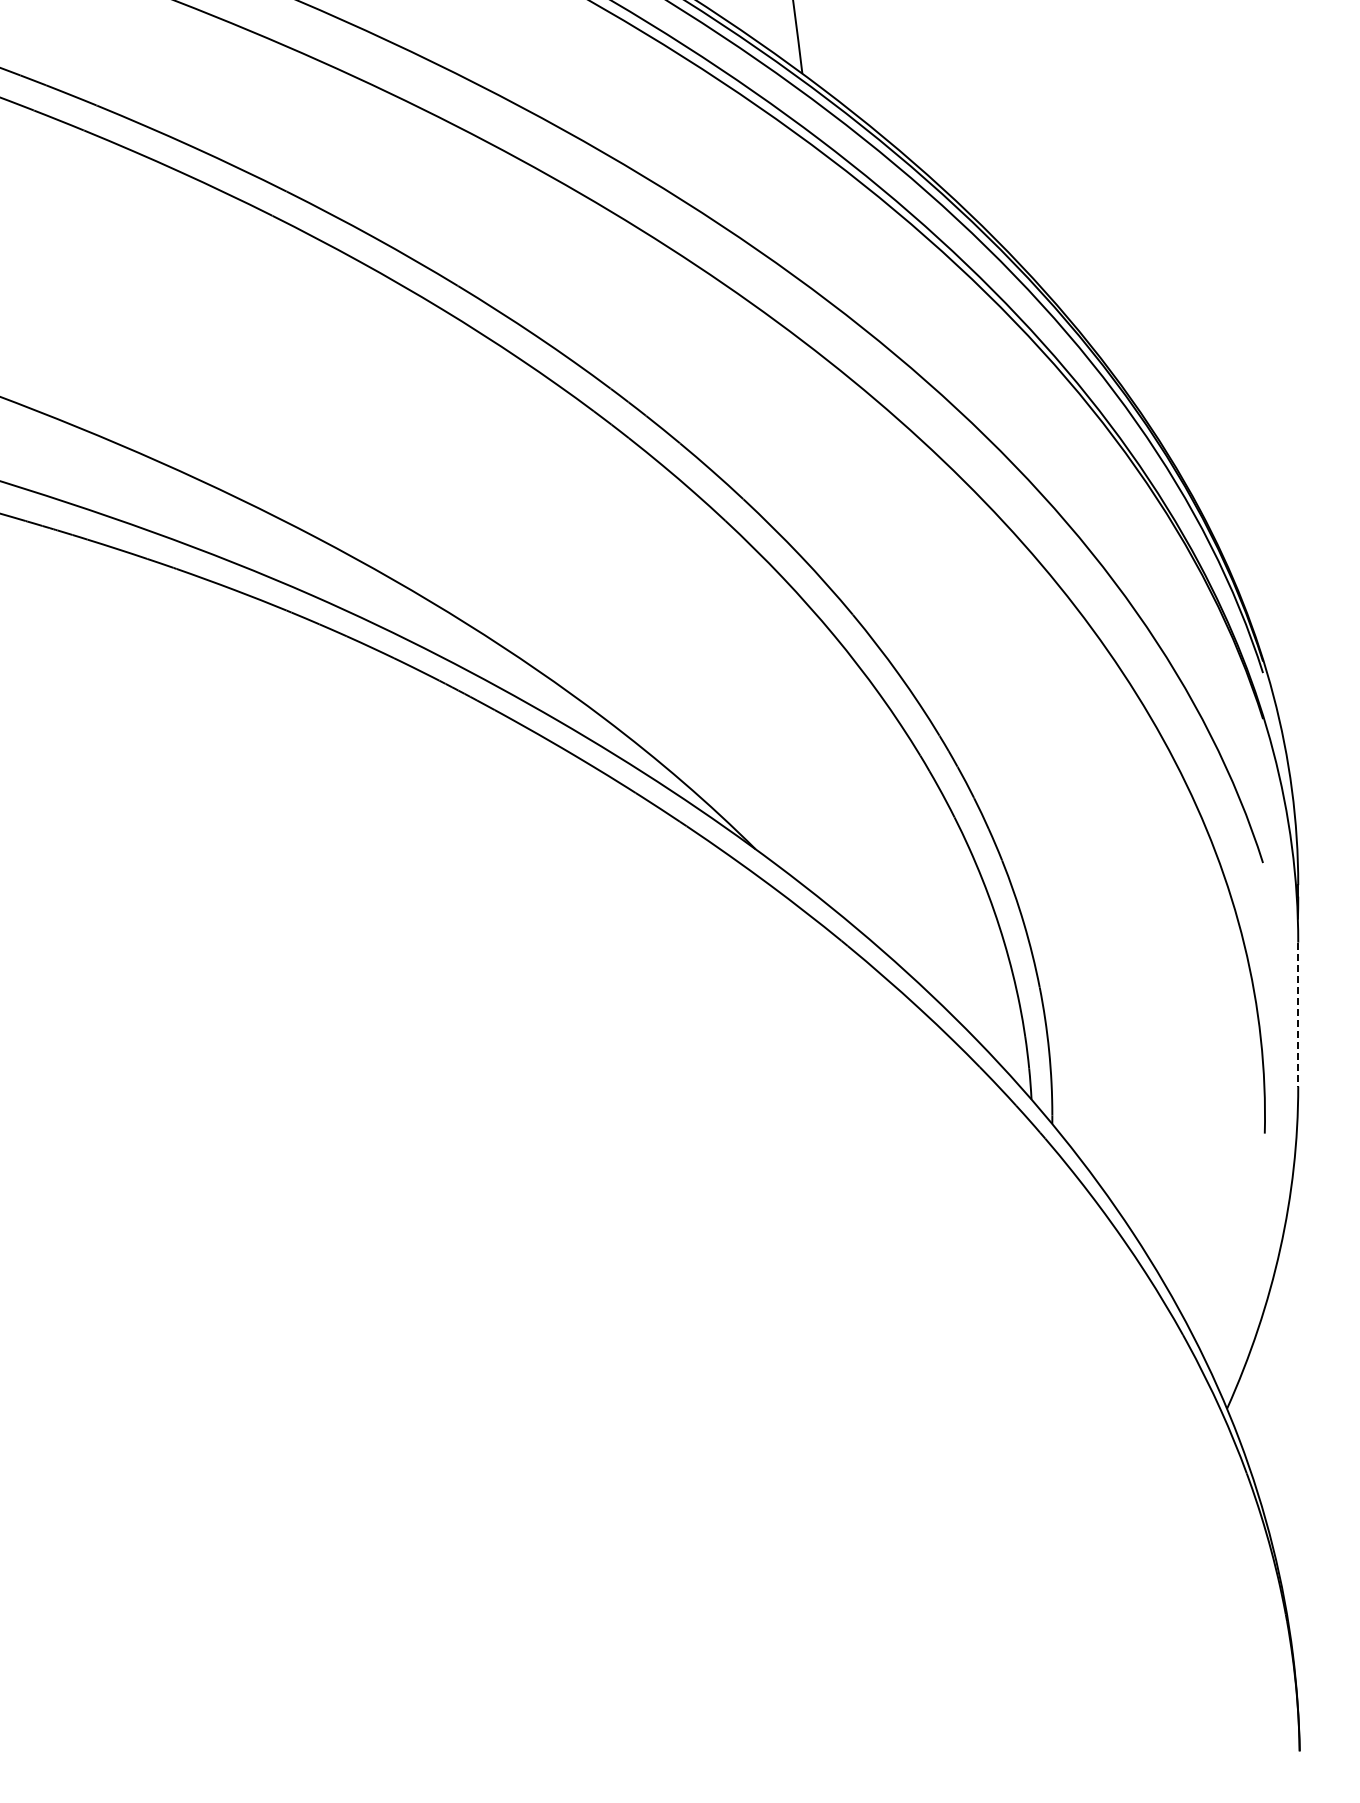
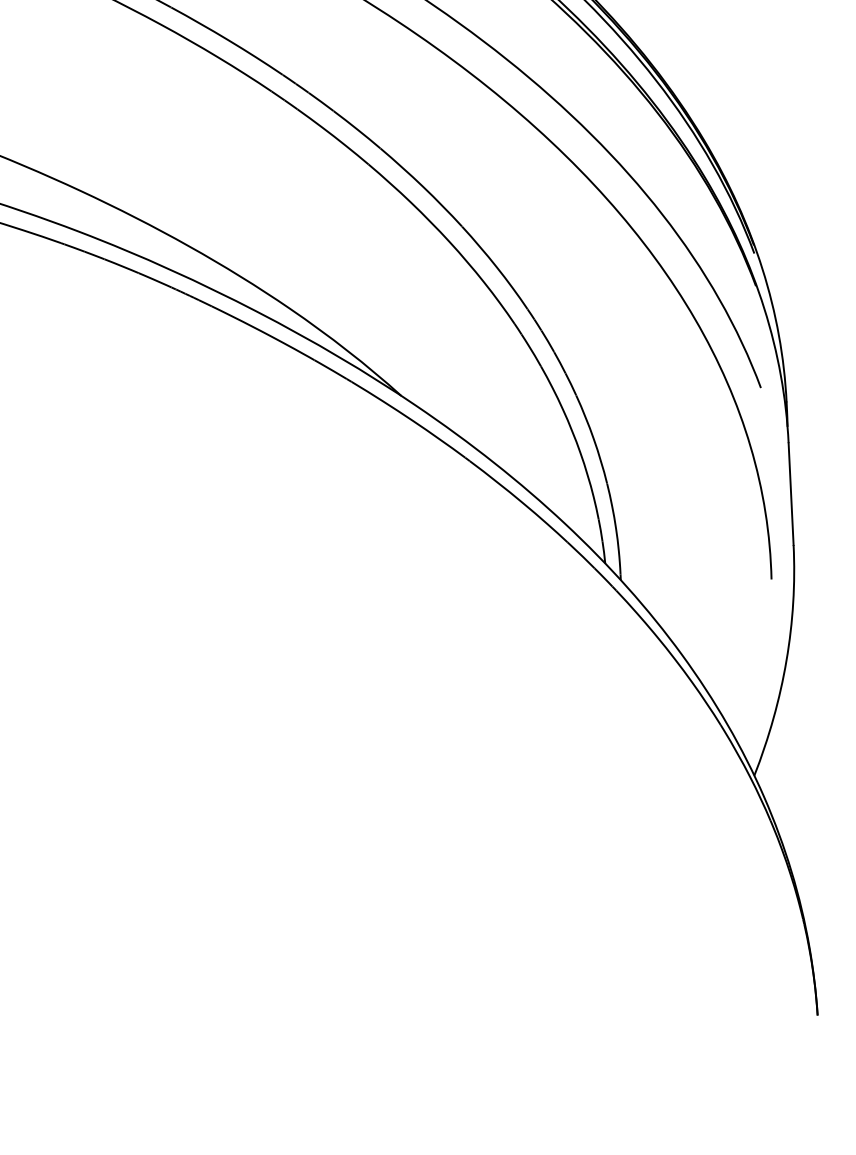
line: (1298, 1014) -> (791, 494), dashed -> solid

